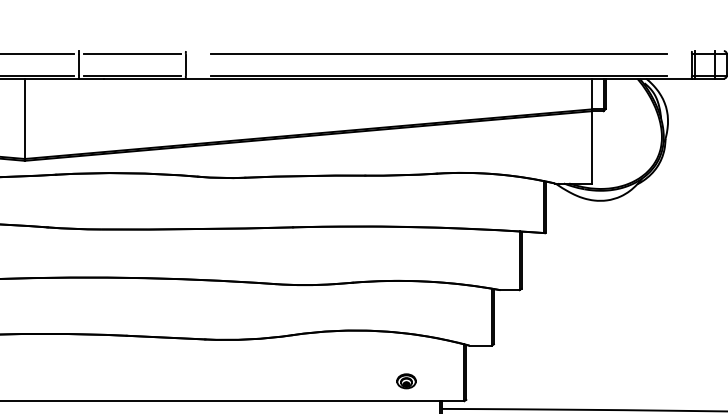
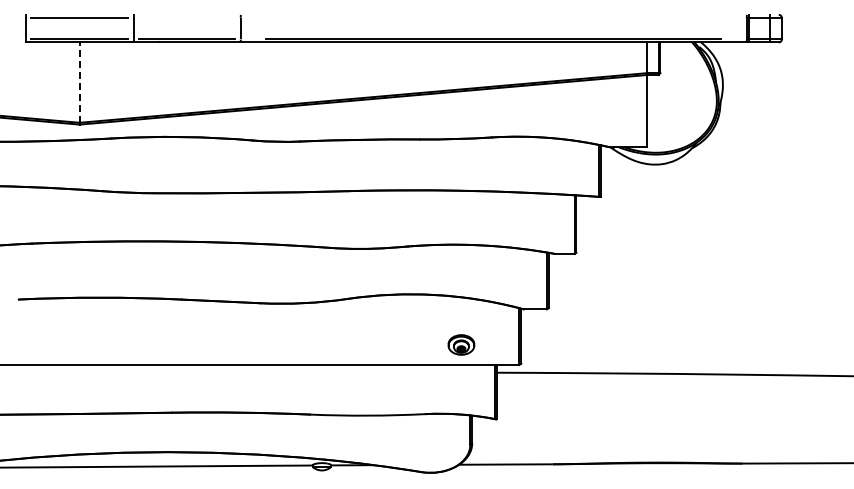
line: (132, 53) -> (187, 17), removed
line: (438, 53) -> (493, 17), removed
line: (24, 118) -> (79, 82), solid -> dashed
part: (406, 381) -> (461, 345), size x1.4

